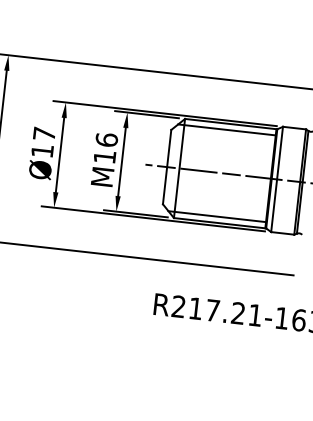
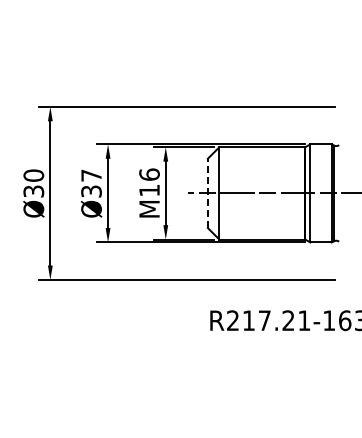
line: (226, 130) -> (258, 153), removed
text: (42, 151) -> (91, 191), Ø17 -> Ø37
line: (166, 167) -> (207, 193), solid -> dashed
line: (216, 216) -> (258, 233), removed

